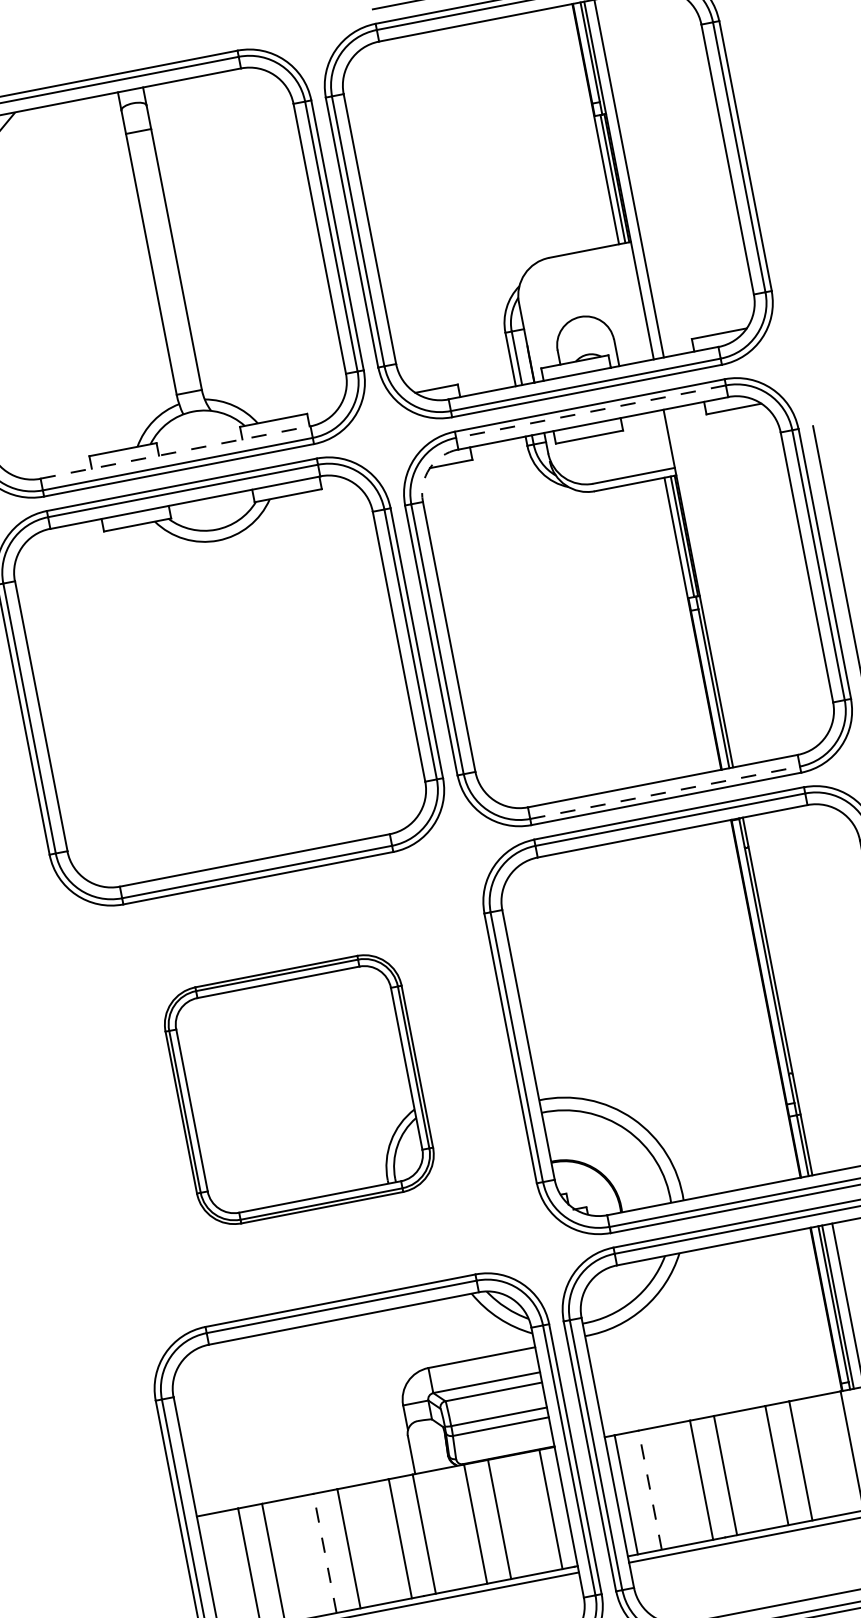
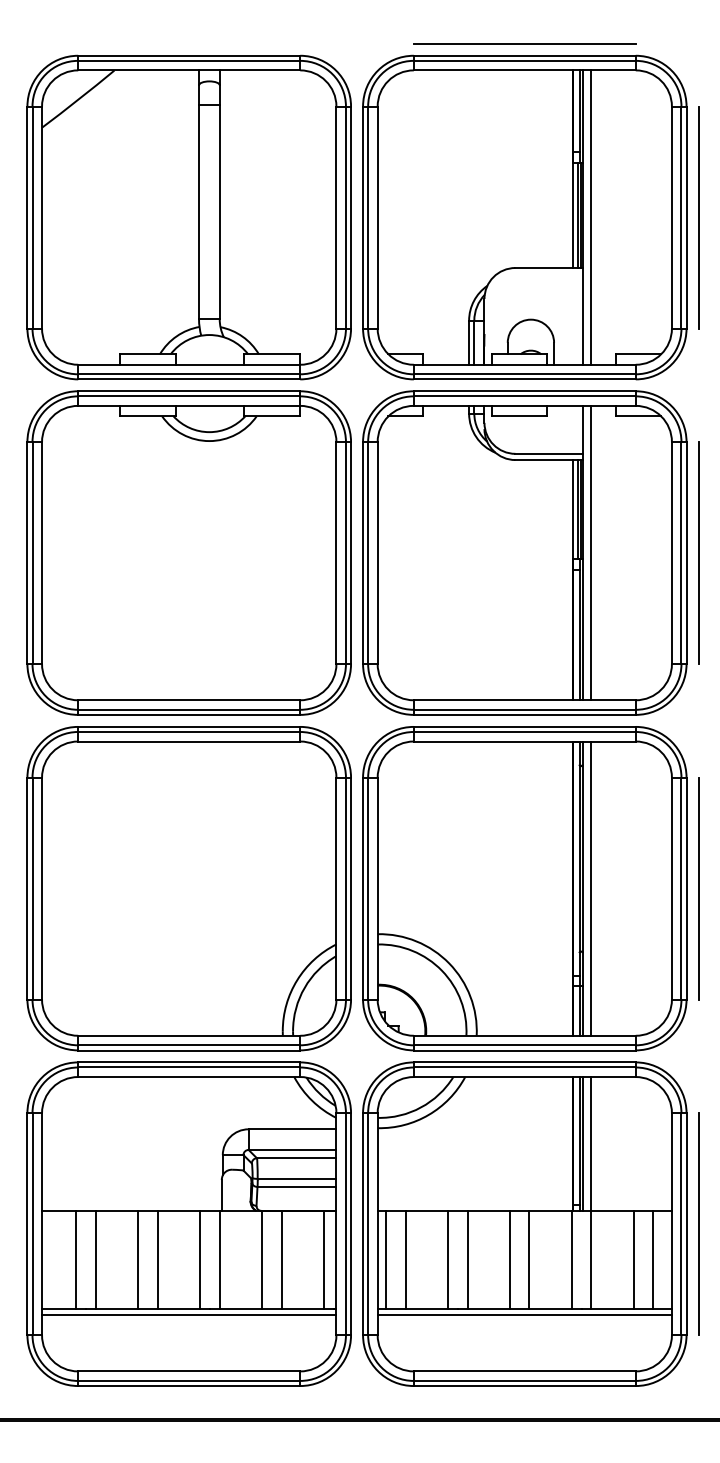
line: (759, 153) -> (698, 217), added
line: (590, 411) -> (524, 396), dashed -> solid
line: (175, 452) -> (189, 364), dashed -> solid
arc: (430, 468) -> (388, 416), dashed -> solid
line: (707, 585) -> (590, 552), added
line: (664, 792) -> (524, 709), dashed -> solid
line: (787, 994) -> (590, 888), added
part: (298, 1089) -> (188, 888), size x1.67
line: (650, 1490) -> (405, 1260), dashed -> solid
line: (325, 1553) -> (138, 1260), dashed -> solid

